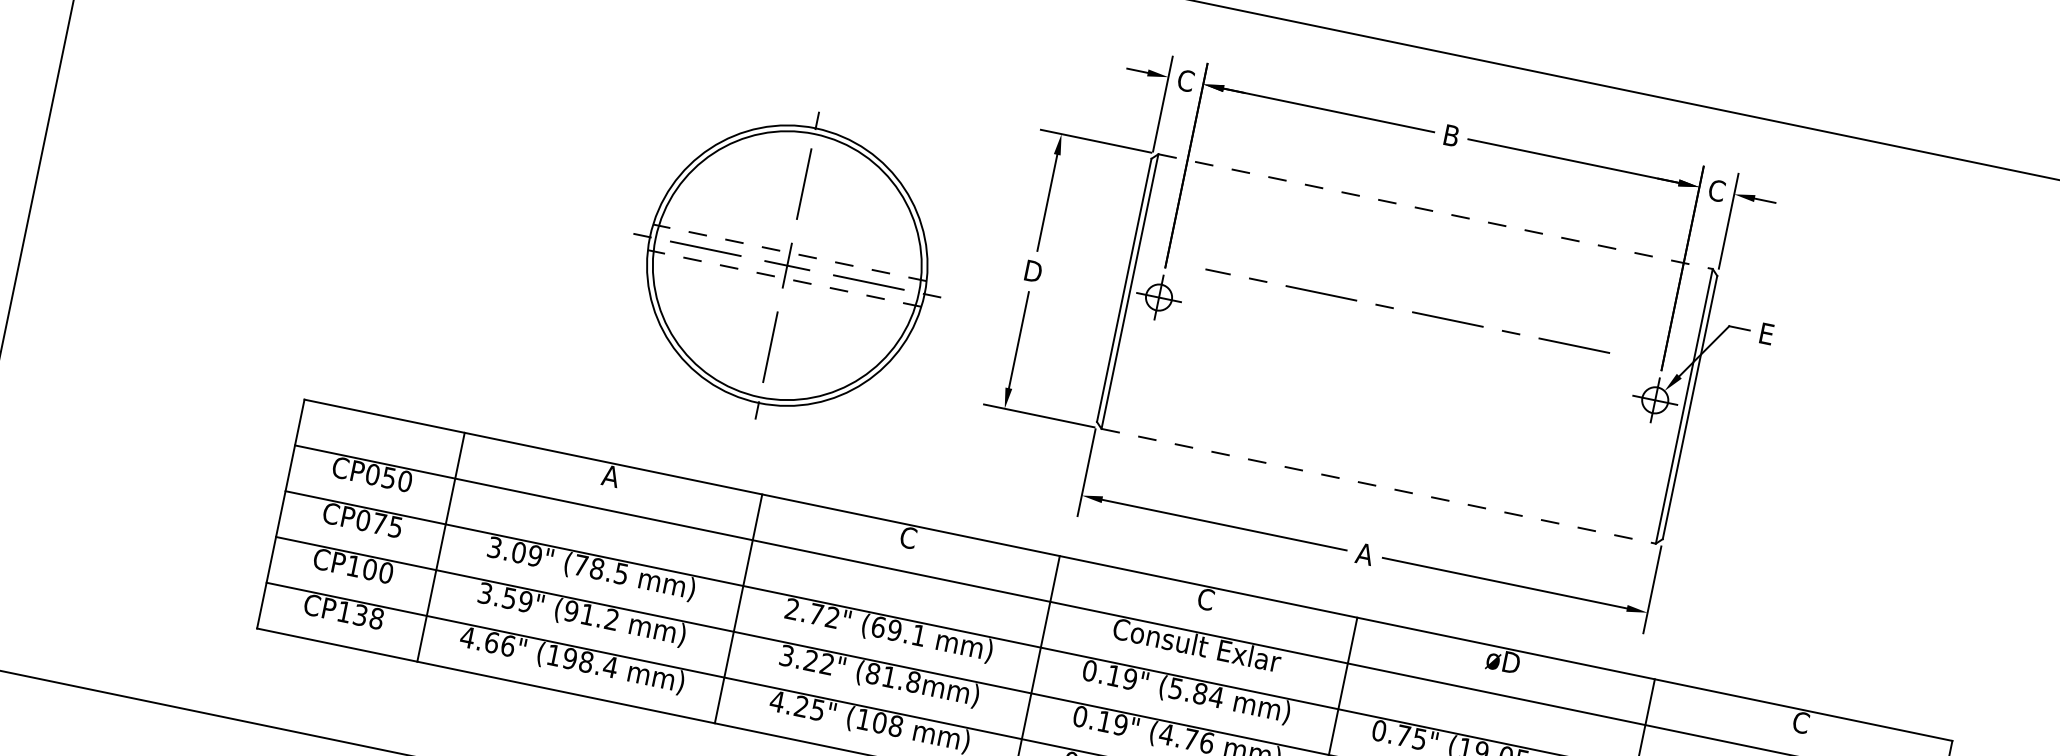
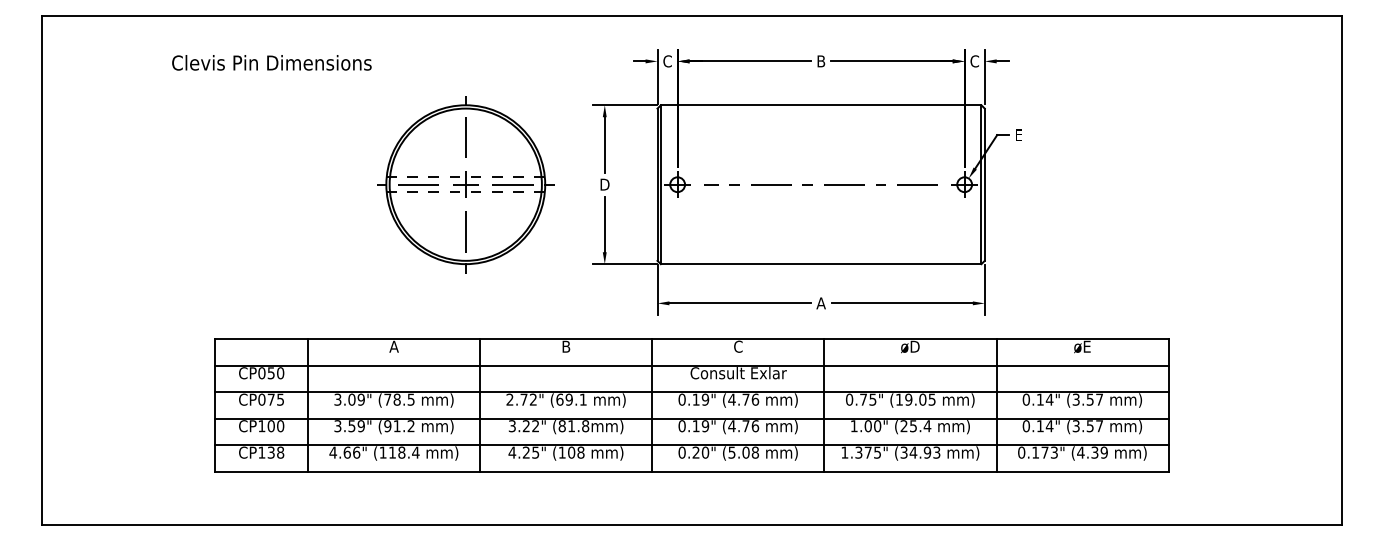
line: (1436, 212) -> (821, 105), dashed -> solid
part: (786, 265) -> (465, 184), moved
line: (1413, 312) -> (824, 184), moved
line: (1379, 487) -> (821, 264), dashed -> solid
text: (908, 537) -> (566, 346), C -> B
text: (570, 658) -> (392, 452), (198.4 -> (118.4
text: (1196, 692) -> (743, 399), (5.84 -> (4.76
text: (1801, 722) -> (1082, 346), C -> øE

